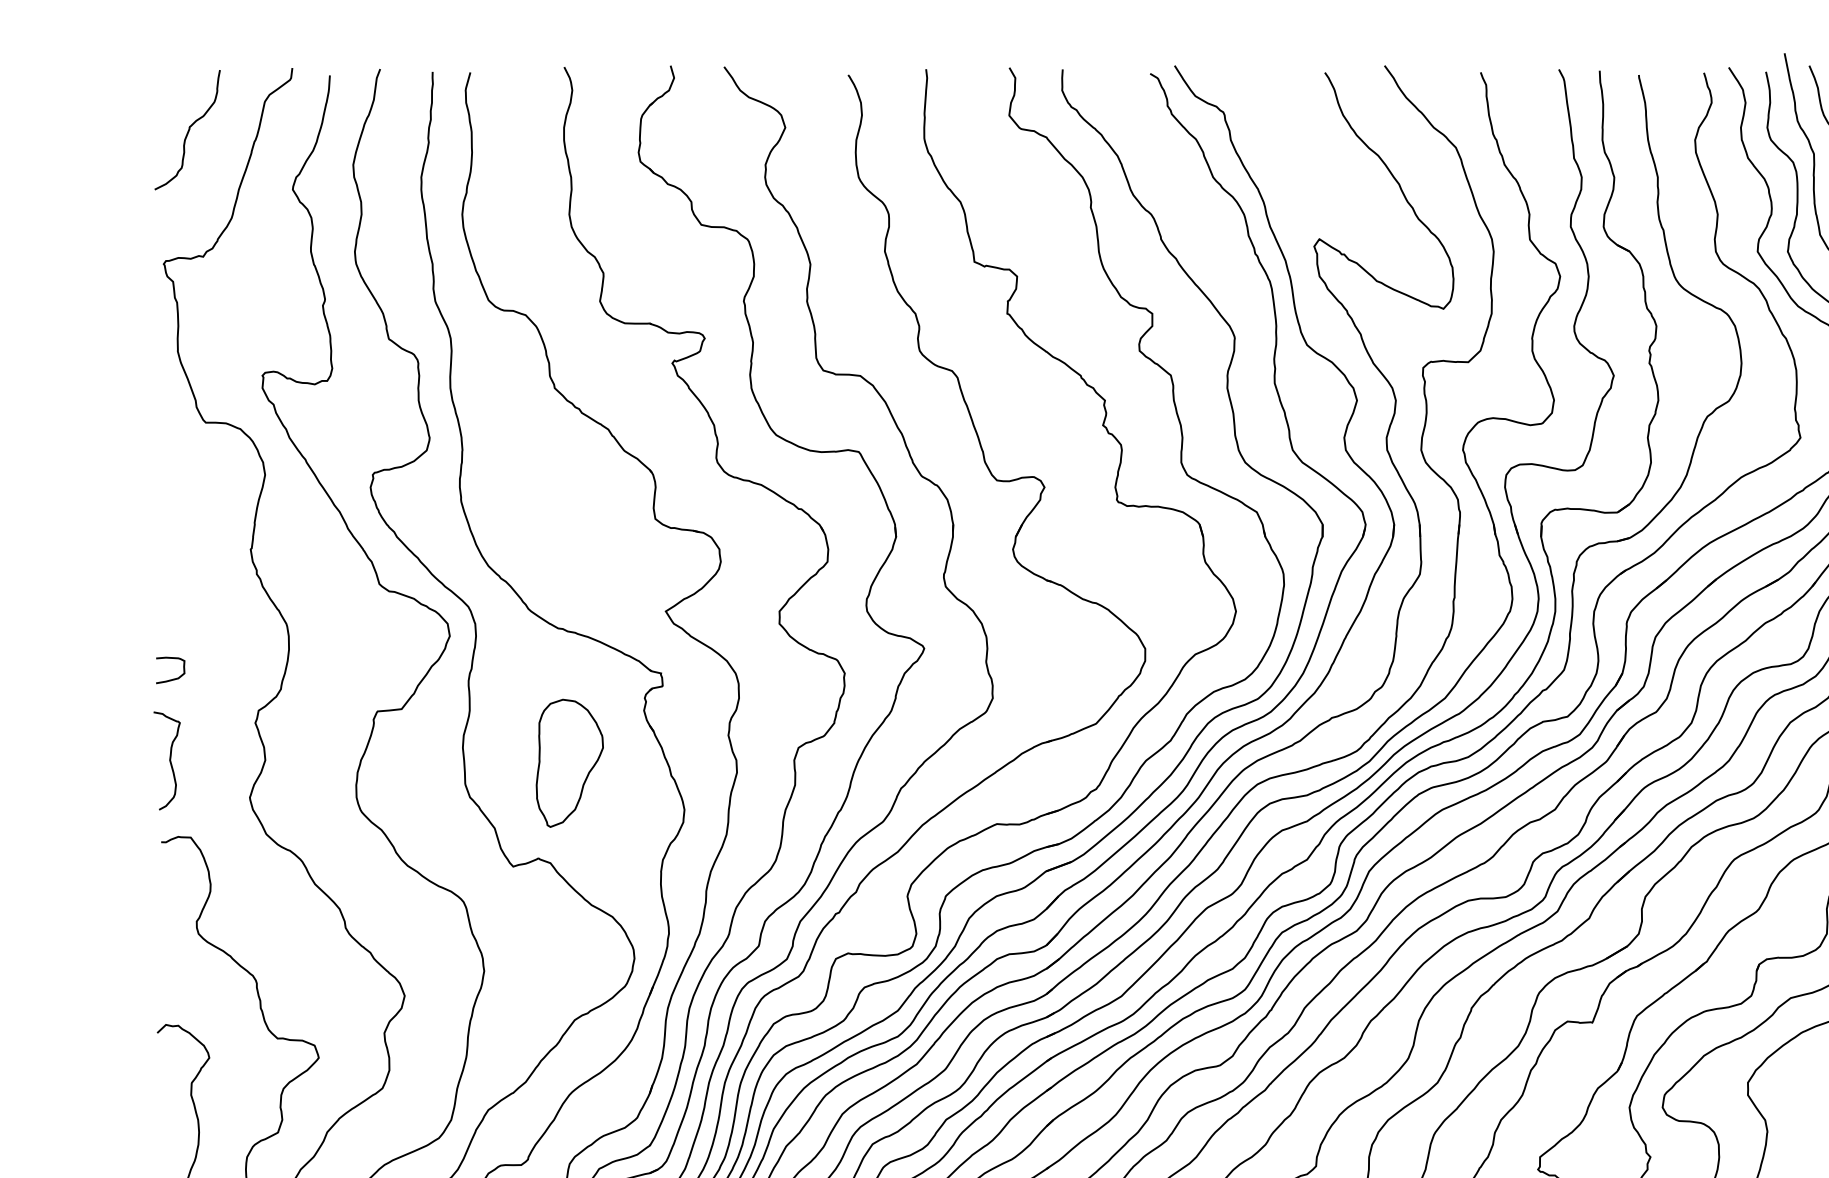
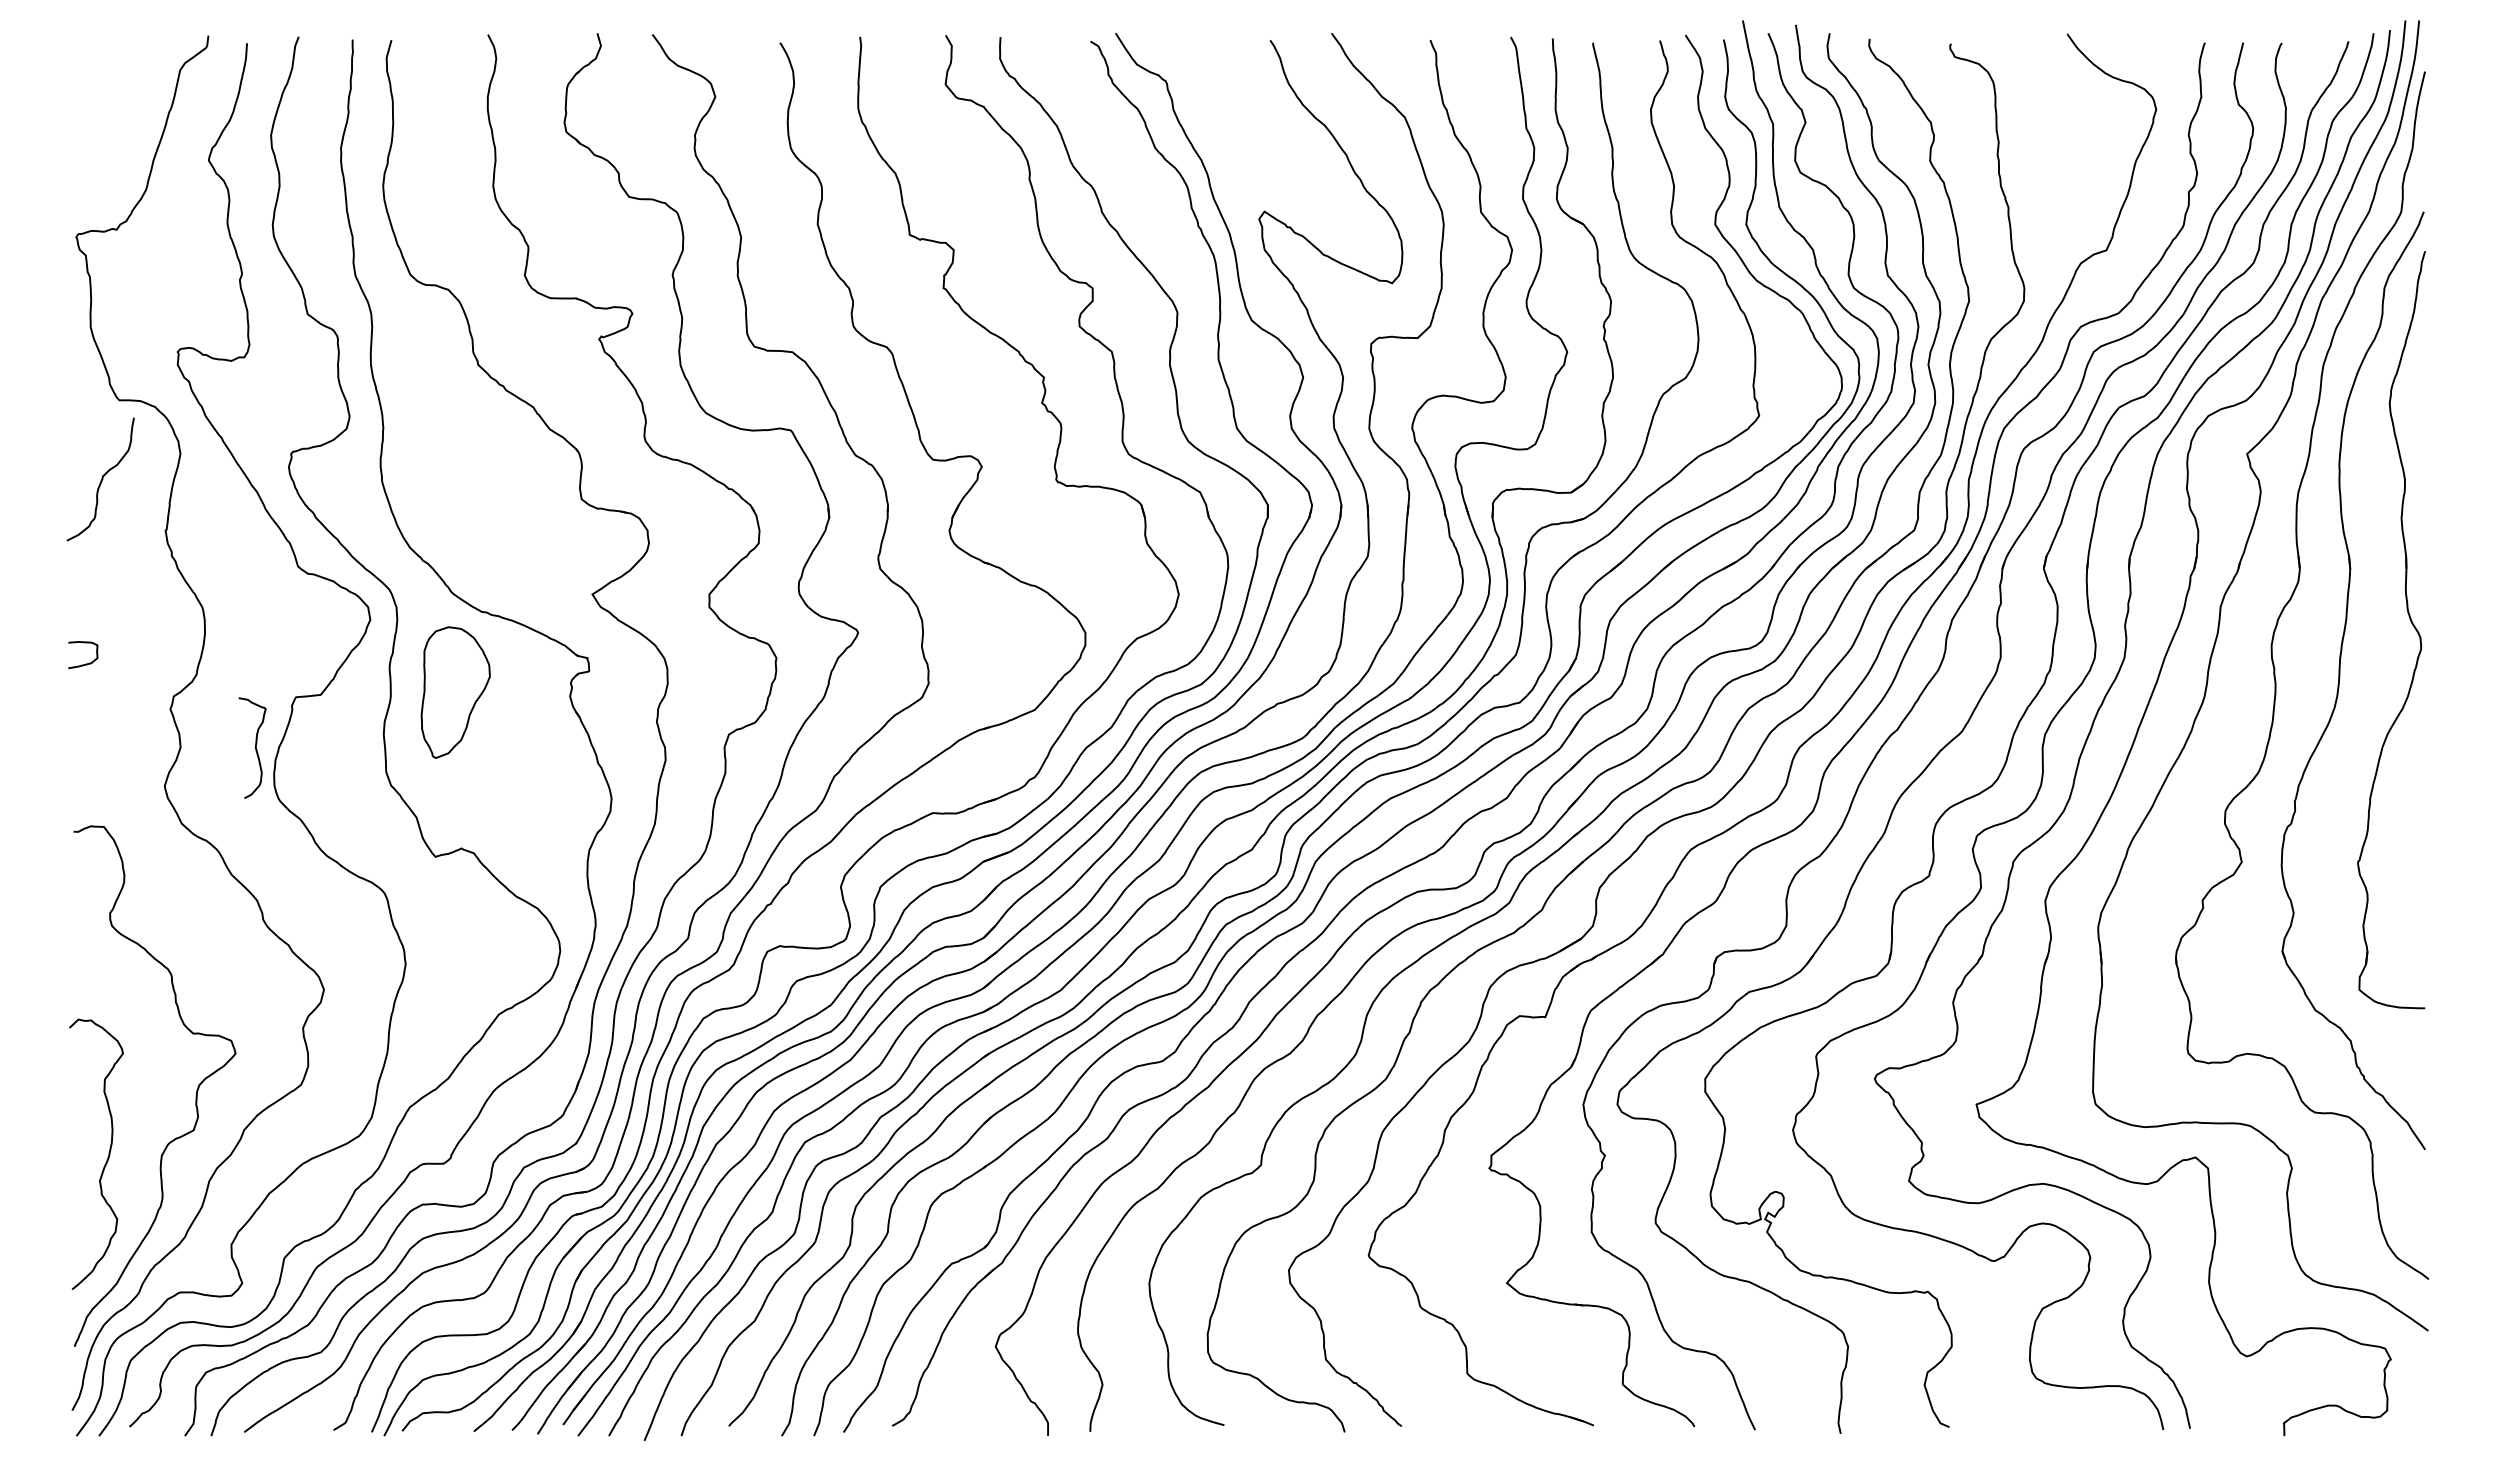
curve: (188, 130) -> (101, 479), moved
curve: (168, 760) -> (254, 747), moved
part: (569, 763) -> (455, 692), moved

